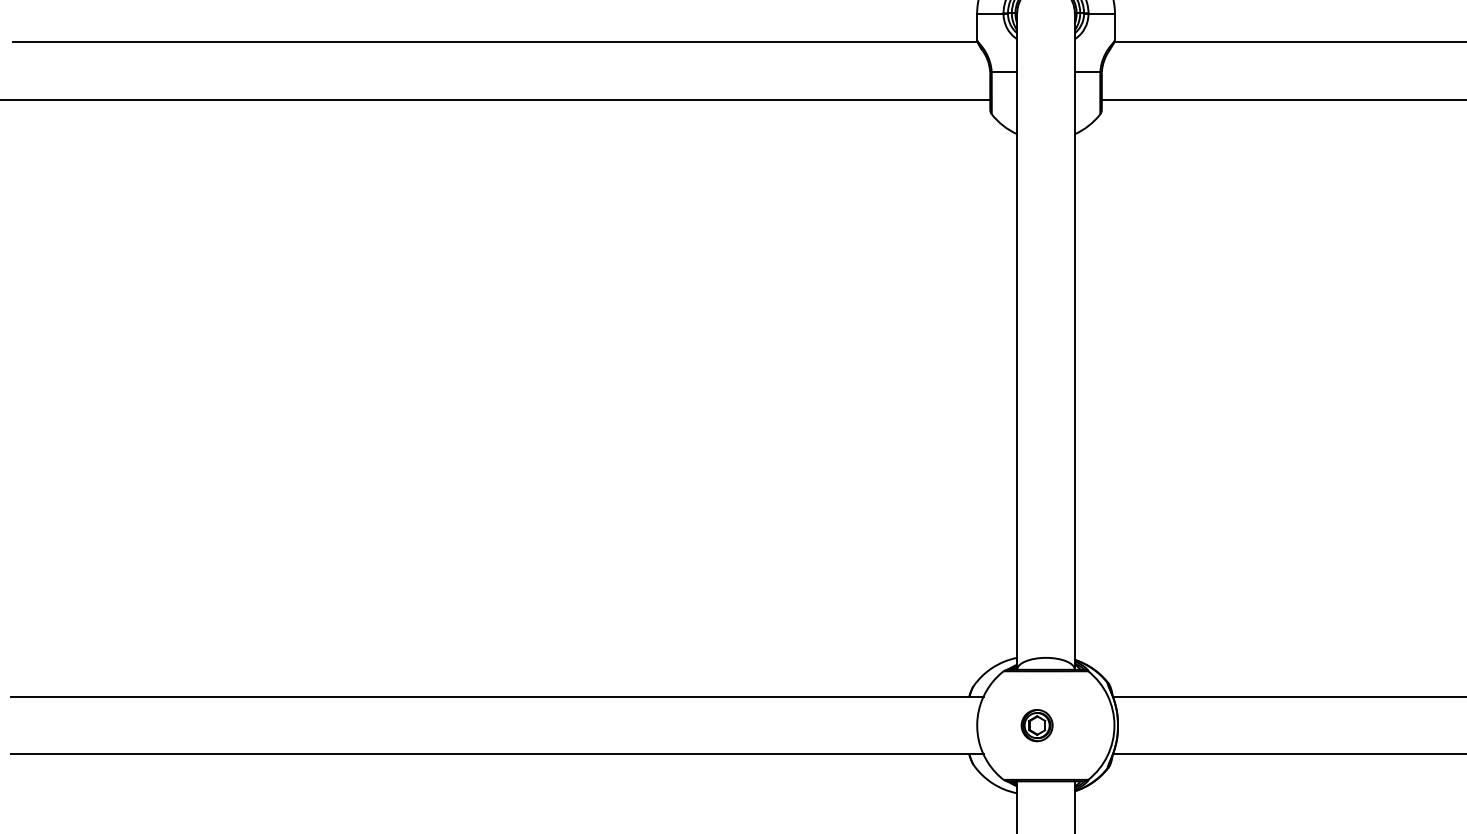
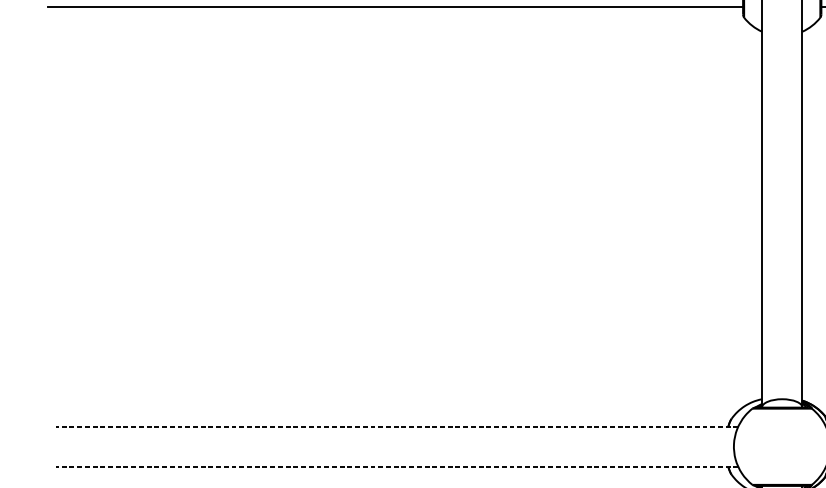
line: (496, 696) -> (396, 426), solid -> dashed
part: (1036, 725) -> (775, 446), removed
line: (496, 754) -> (396, 467), solid -> dashed

